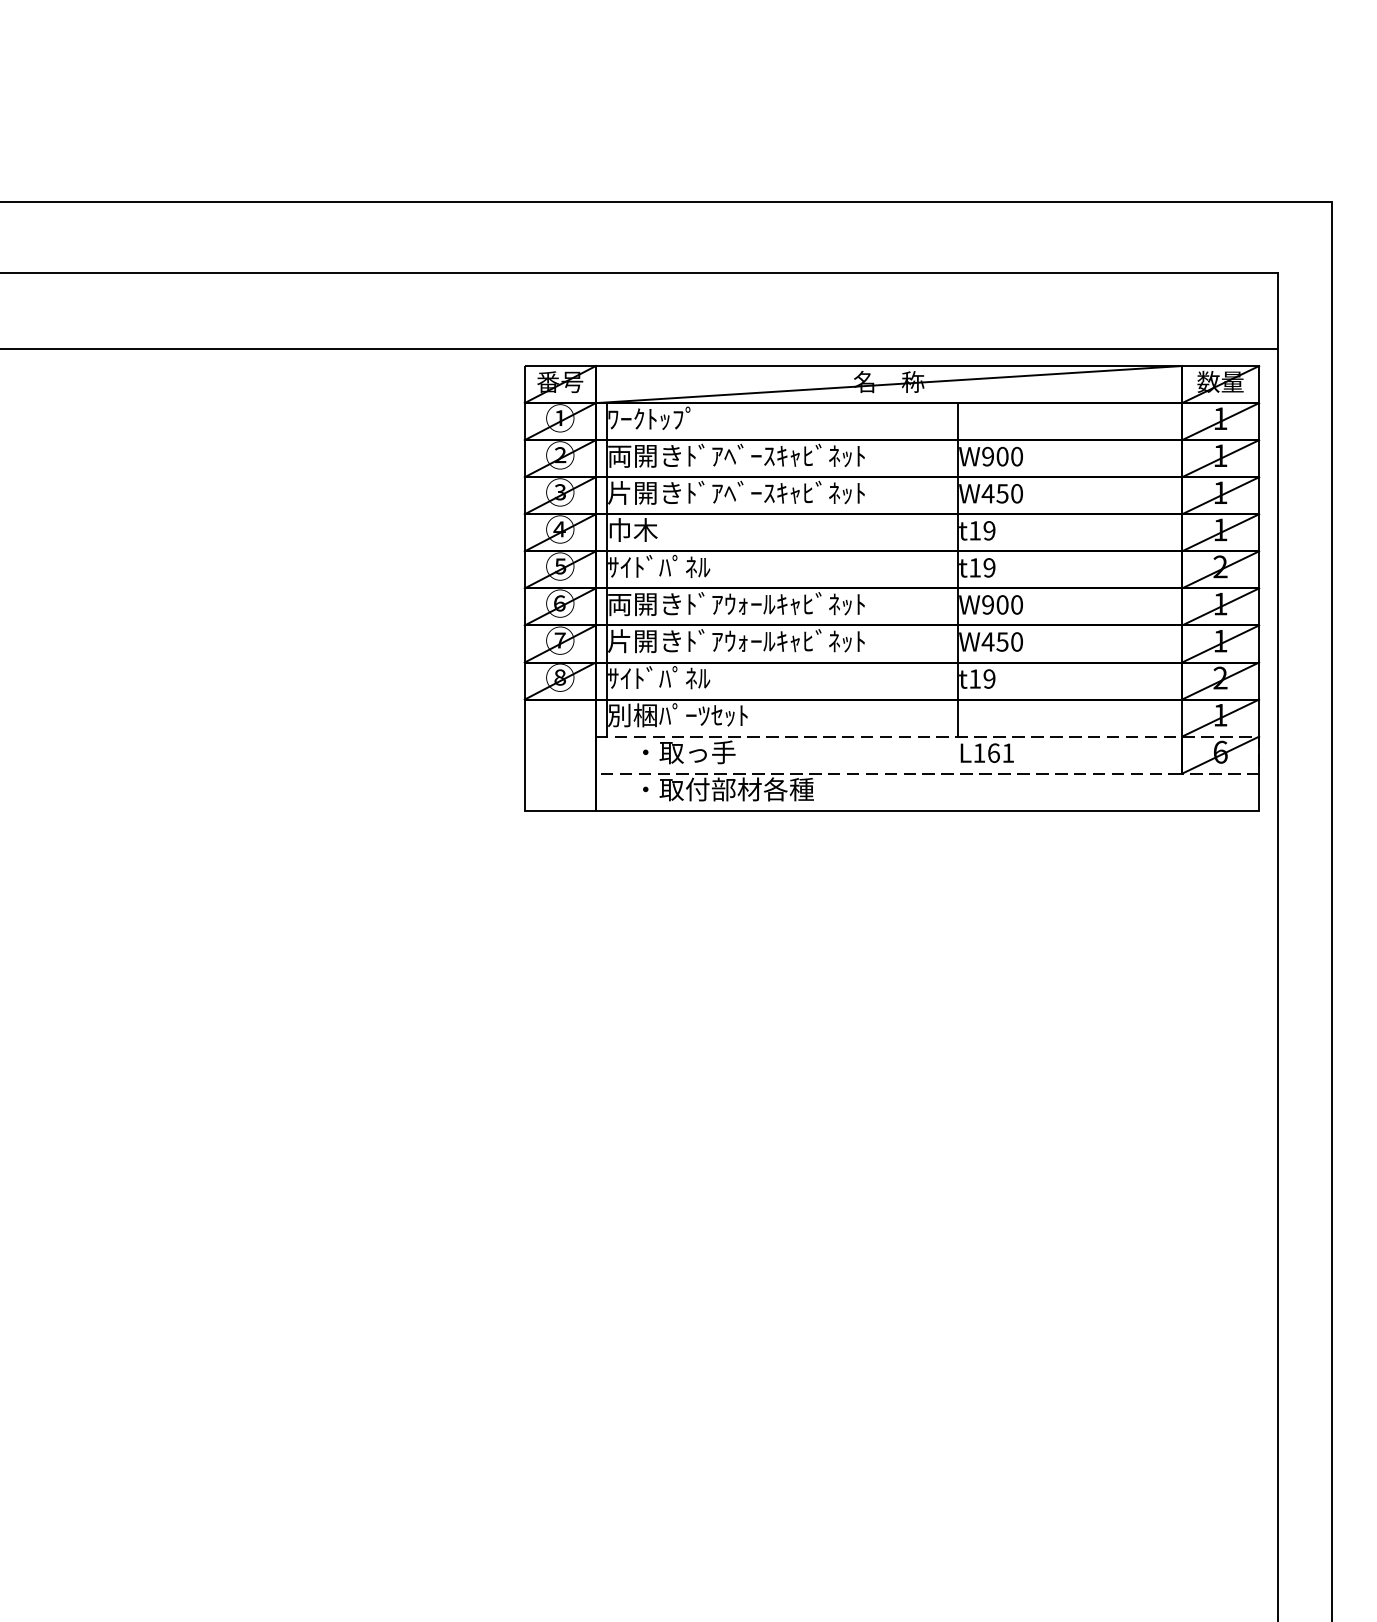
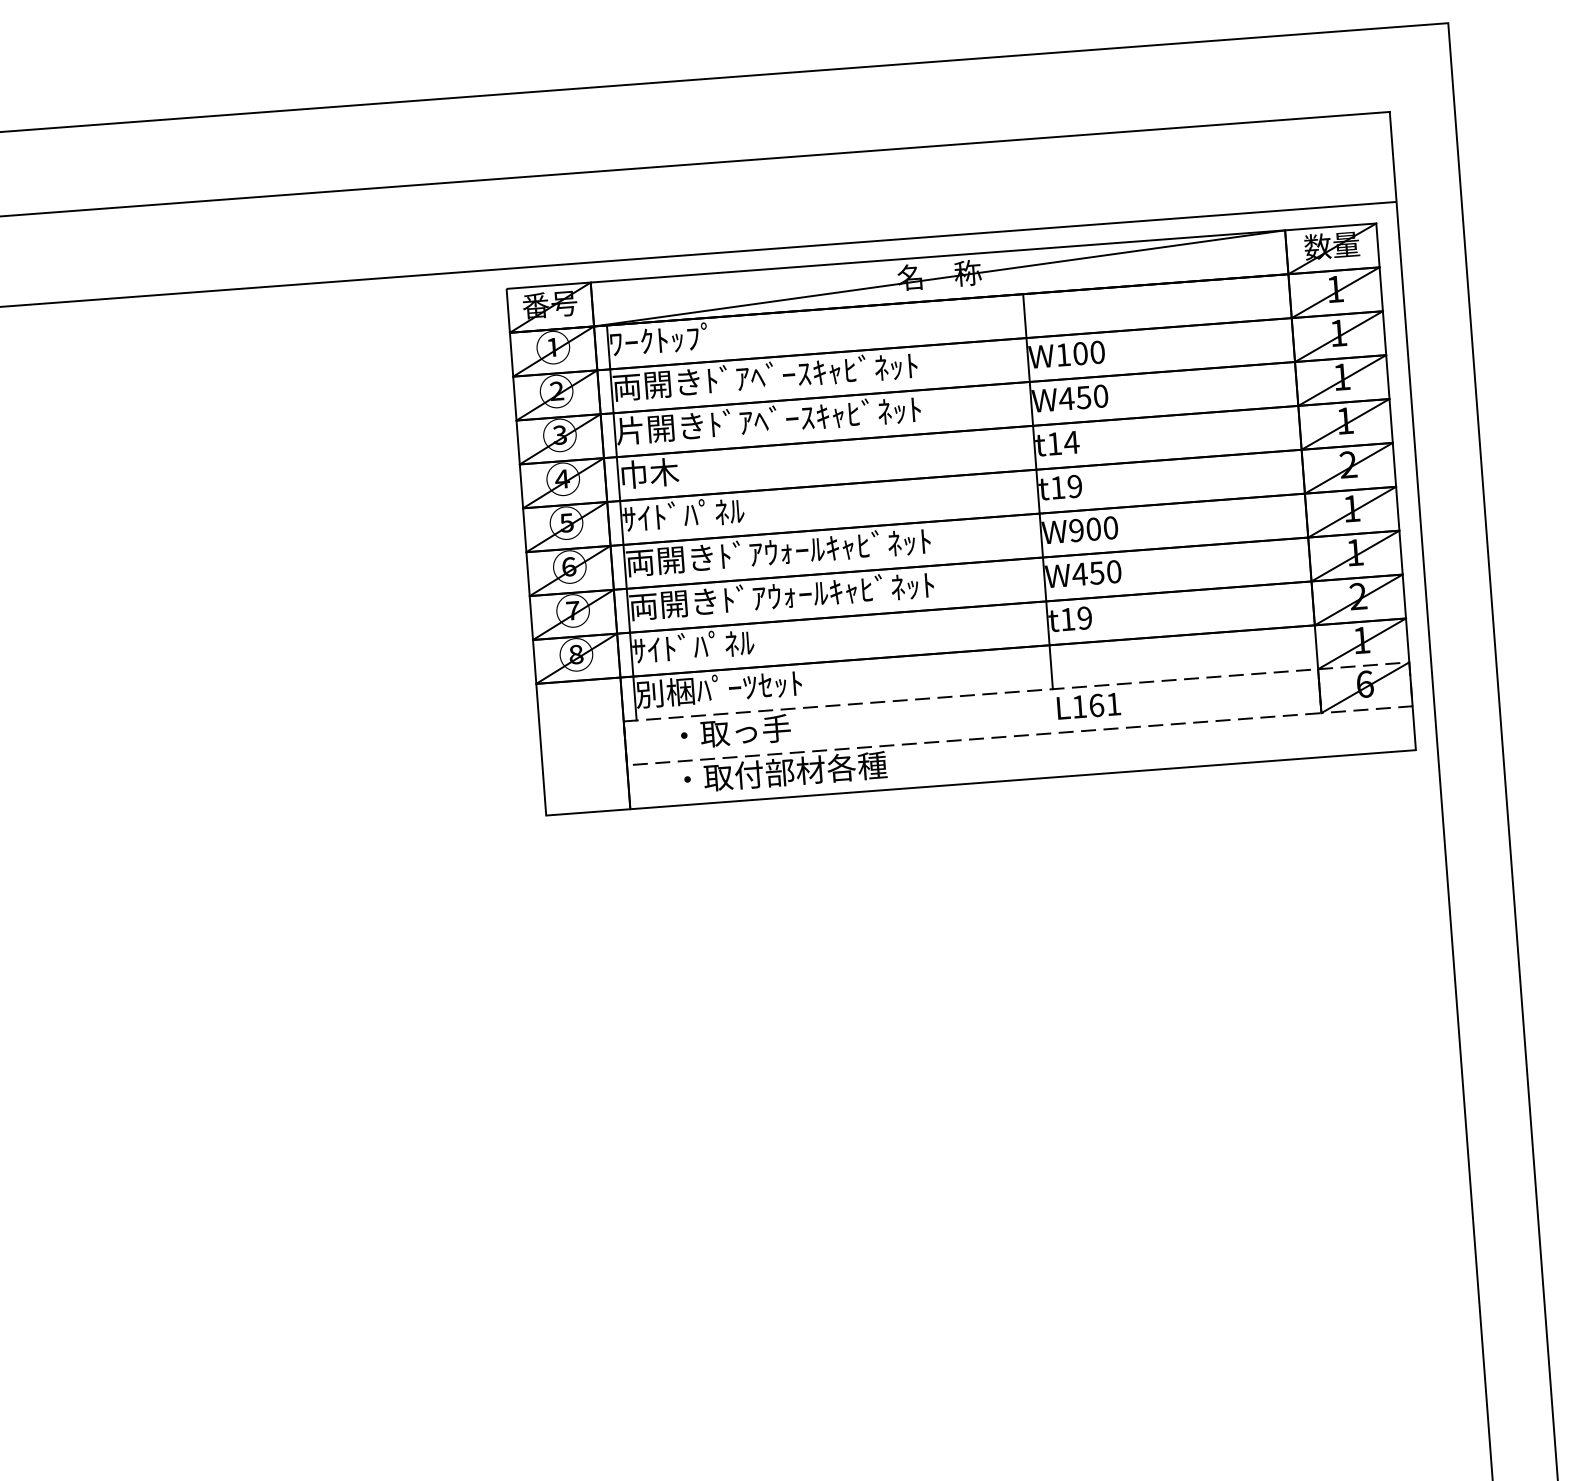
text: (987, 456) -> (1062, 354), W900 -> W100
text: (989, 530) -> (1071, 442), t19 -> t14
text: (619, 641) -> (643, 606), 片開きﾄﾞｱｳｫｰﾙｷｬﾋﾞﾈｯﾄ -> 両開きﾄﾞｱｳｫｰﾙｷｬﾋﾞﾈｯﾄ

